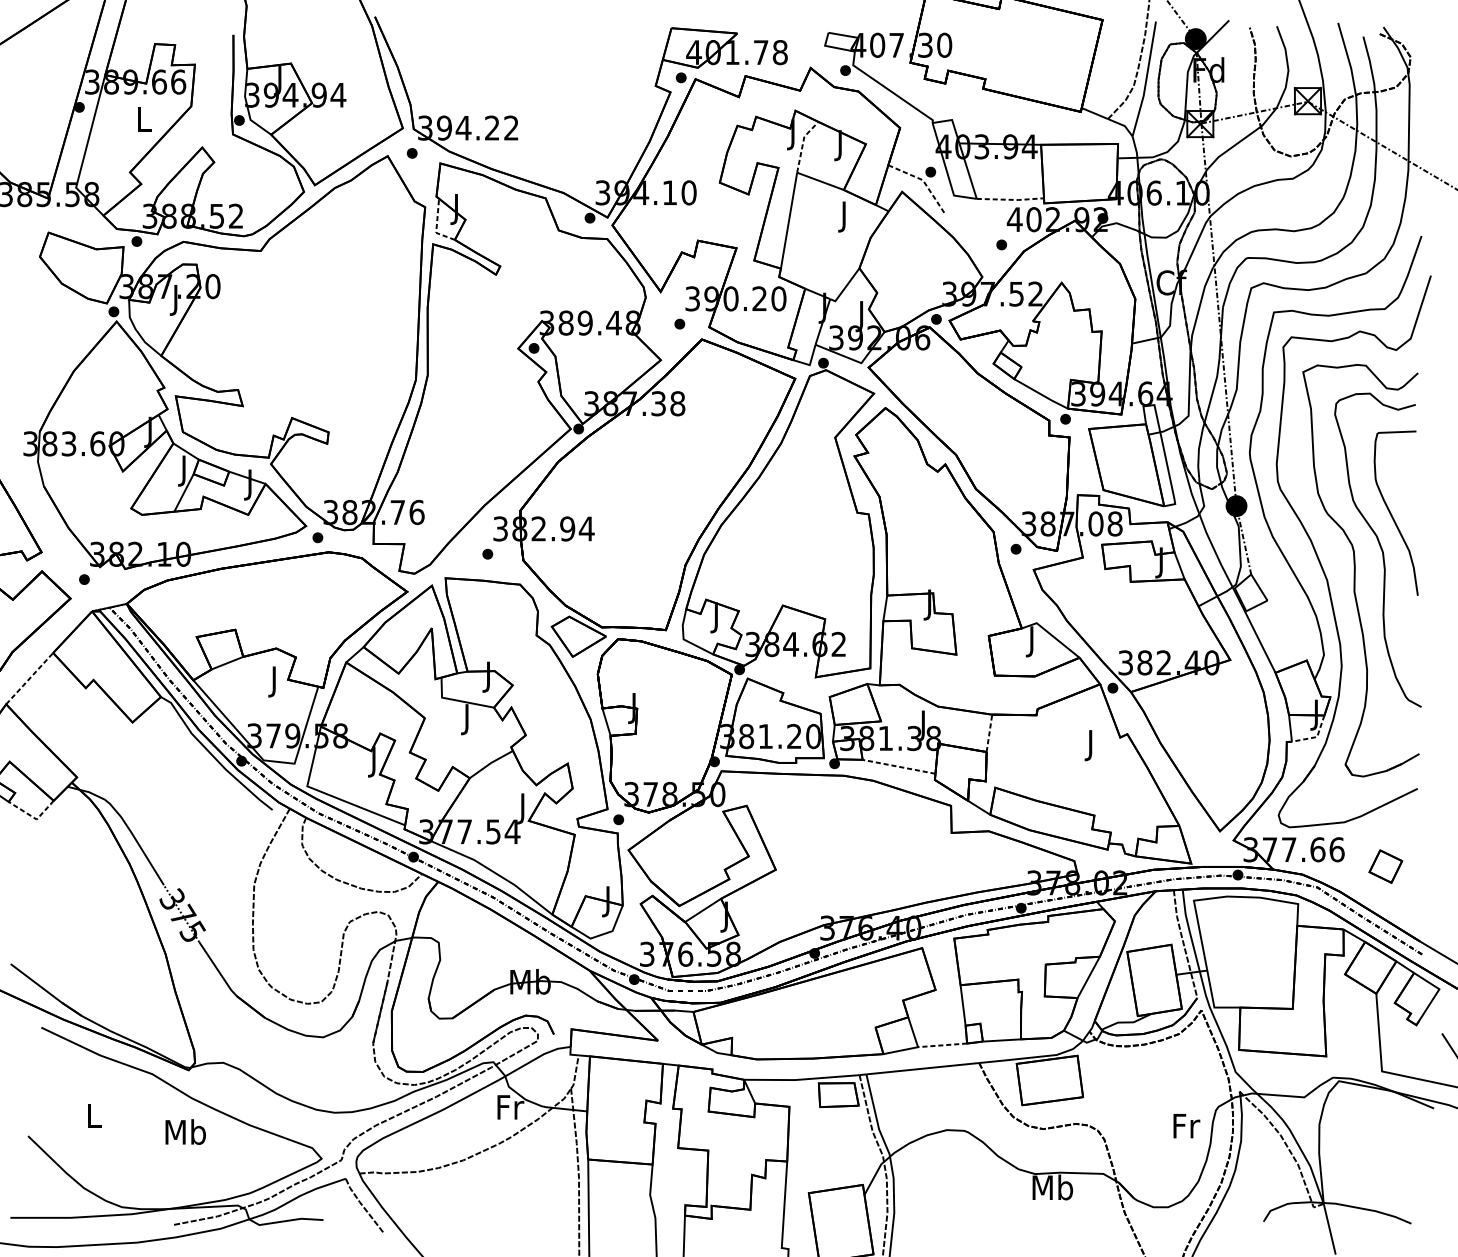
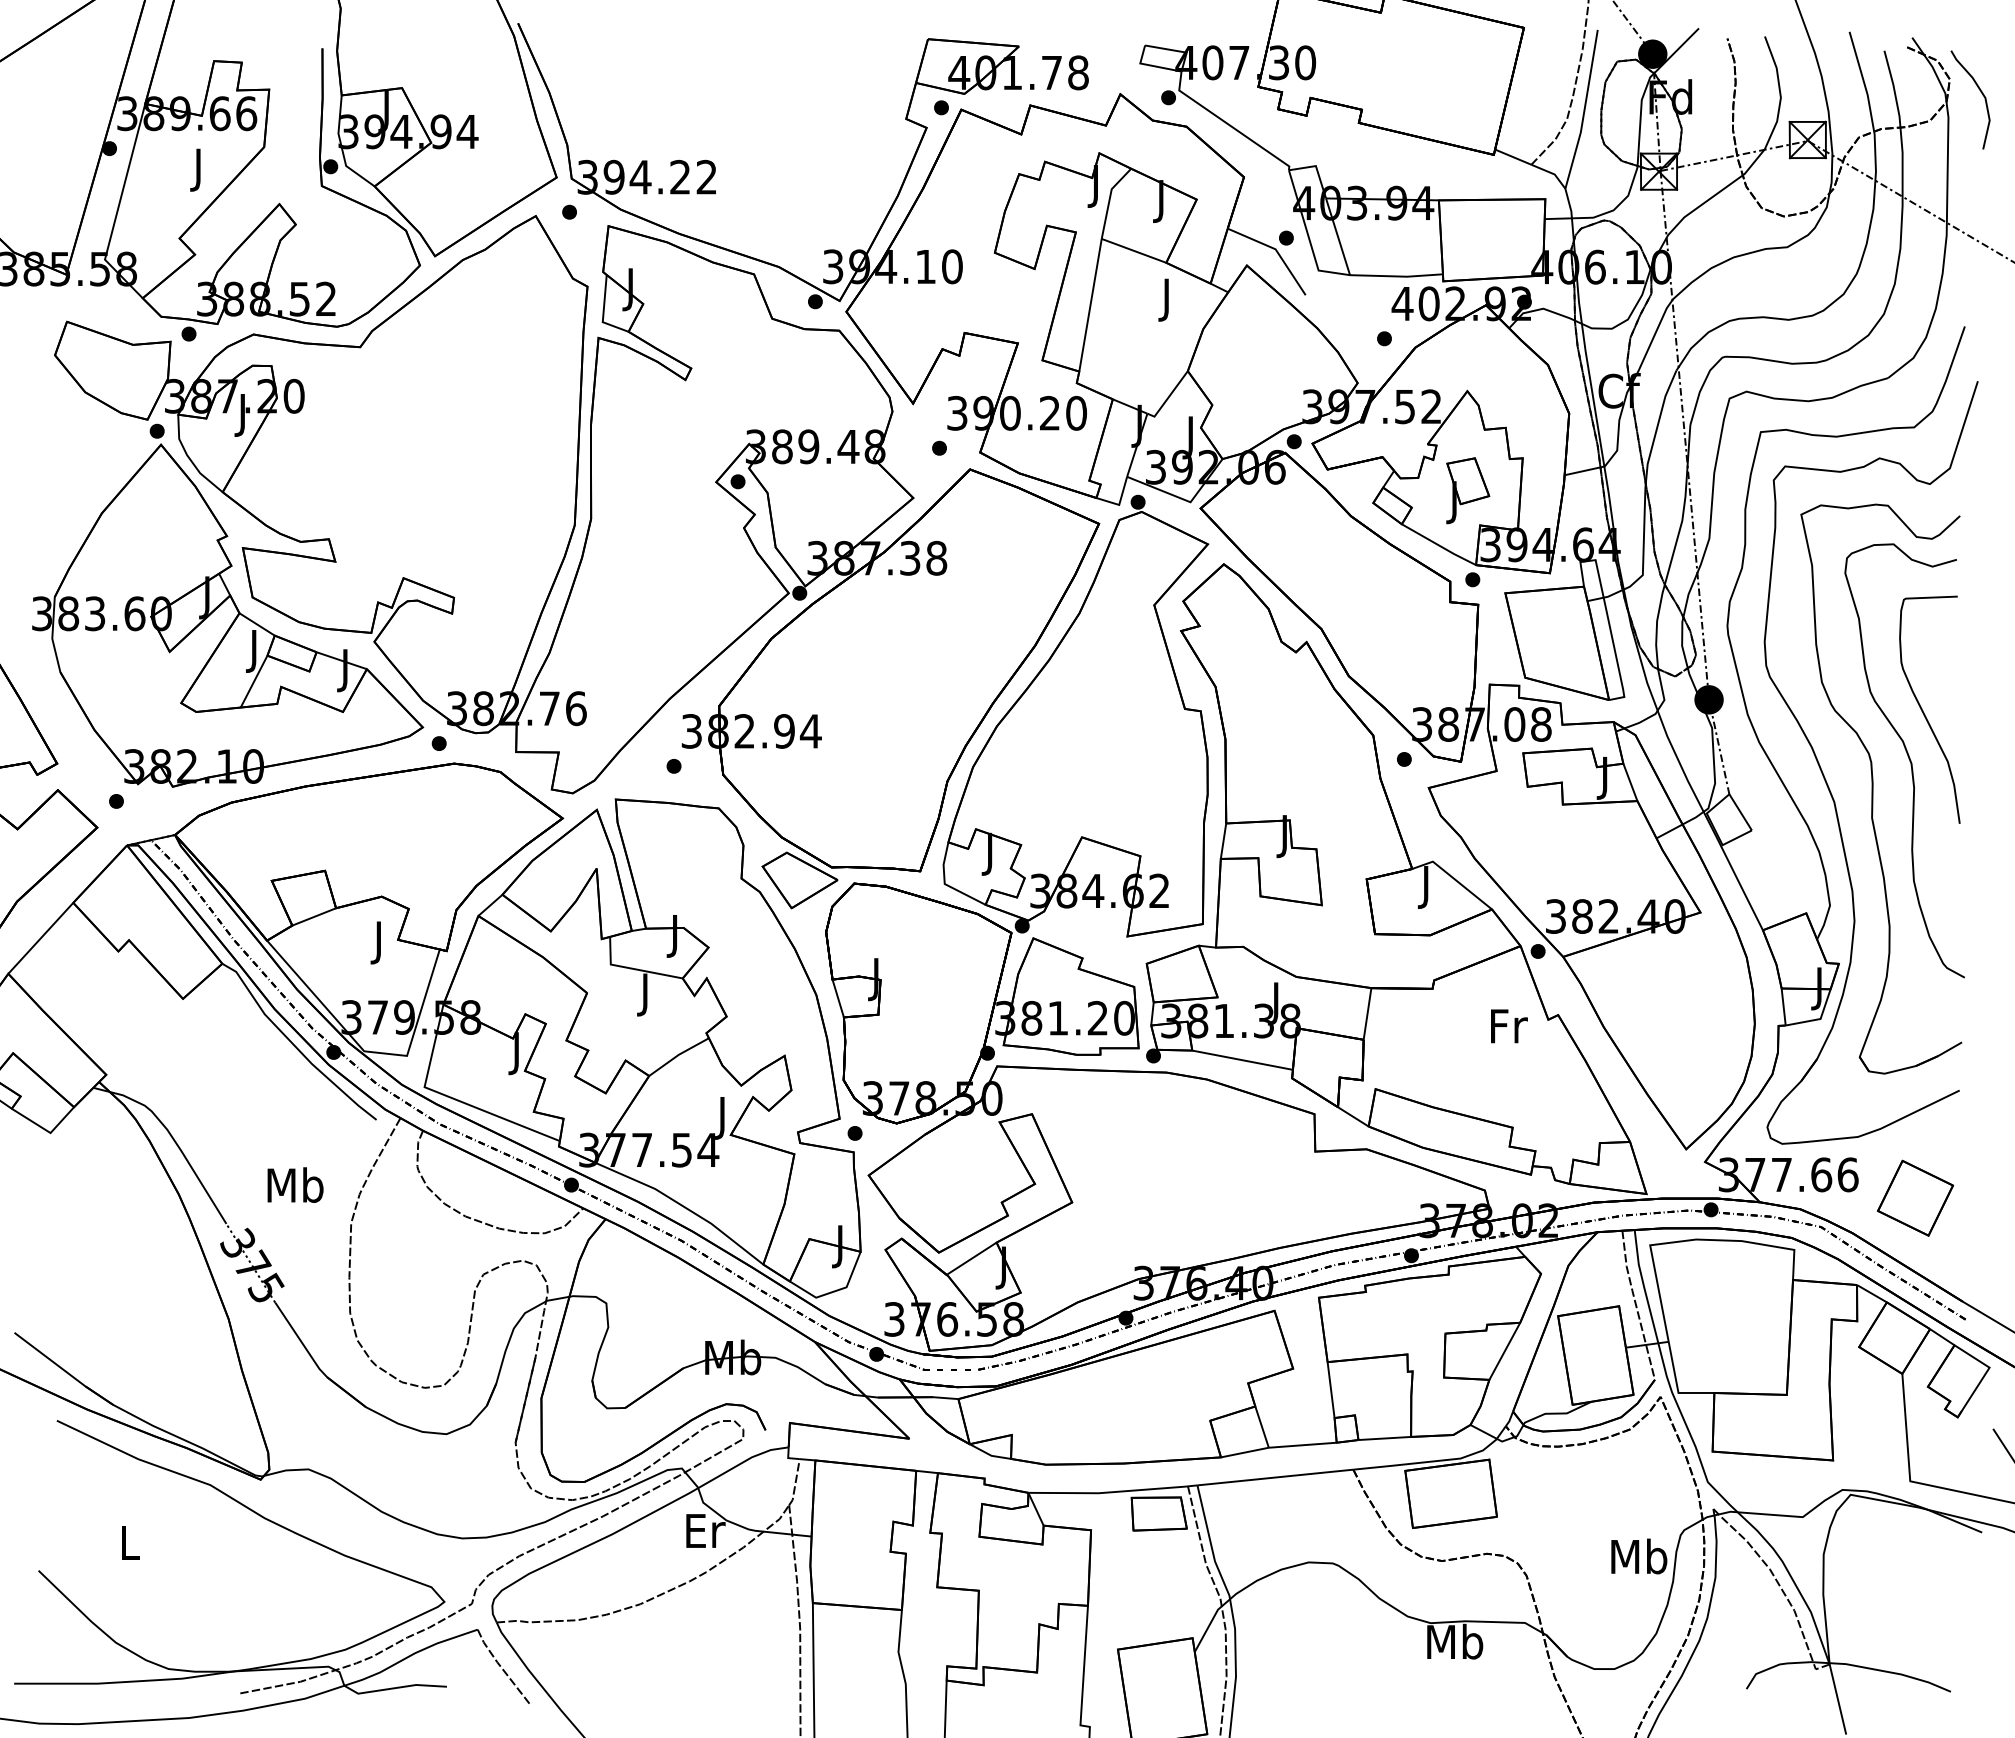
curve: (1432, 66) -> (1980, 92), added
text: (144, 122) -> (199, 169), L -> J
line: (802, 143) -> (1109, 198), dashed -> solid
line: (923, 181) -> (1276, 250), dashed -> solid
line: (1011, 199) -> (1397, 276), dashed -> solid
line: (436, 225) -> (603, 312), dashed -> solid
part: (1062, 354) -> (1468, 490), added
line: (30, 678) -> (41, 937), dashed -> solid
line: (989, 733) -> (1367, 1013), dashed -> solid
line: (1315, 737) -> (1818, 1019), dashed -> solid
text: (1092, 745) -> (1509, 1030), J -> Fr
line: (898, 767) -> (1242, 1060), dashed -> solid
line: (33, 817) -> (46, 1130), dashed -> solid
part: (1385, 866) -> (1915, 1197), size x1.67
line: (942, 1045) -> (1302, 1445), dashed -> solid
text: (510, 1107) -> (705, 1530), Fr -> Er
text: (1186, 1125) -> (1639, 1556), Fr -> Mb
text: (185, 1131) -> (295, 1184), moved

